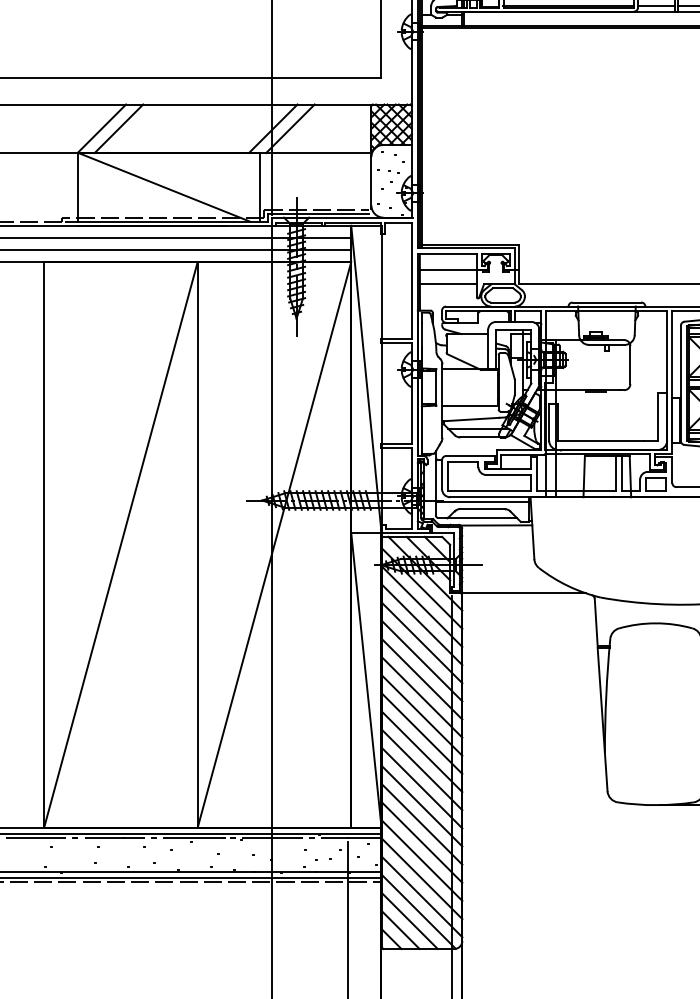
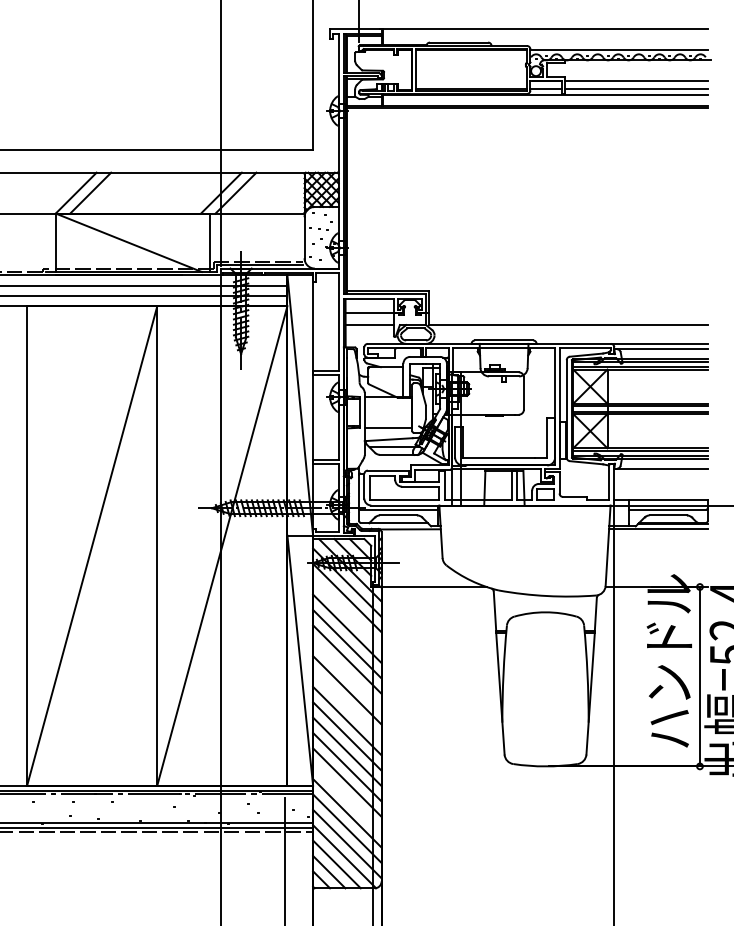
line: (422, 624) -> (347, 613), removed
line: (422, 696) -> (347, 674), removed
line: (422, 733) -> (347, 705), removed
line: (422, 841) -> (347, 797), removed

